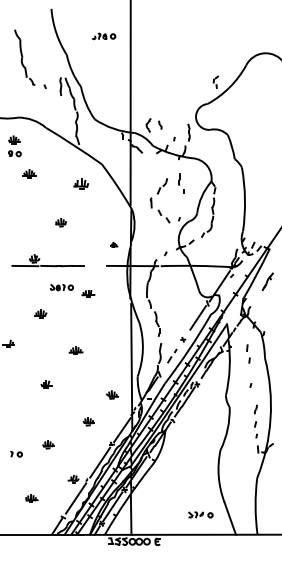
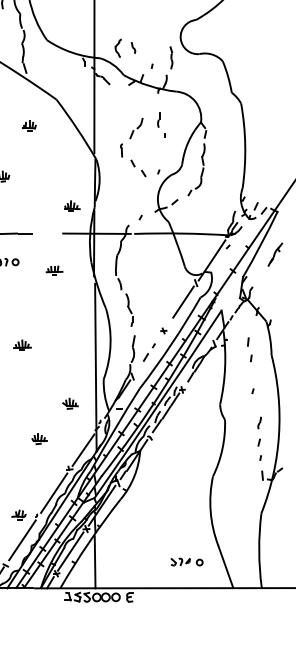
part: (81, 184) -> (29, 126), size x0.71
part: (113, 244) -> (71, 205), size x1.67
part: (88, 293) -> (54, 269), moved

